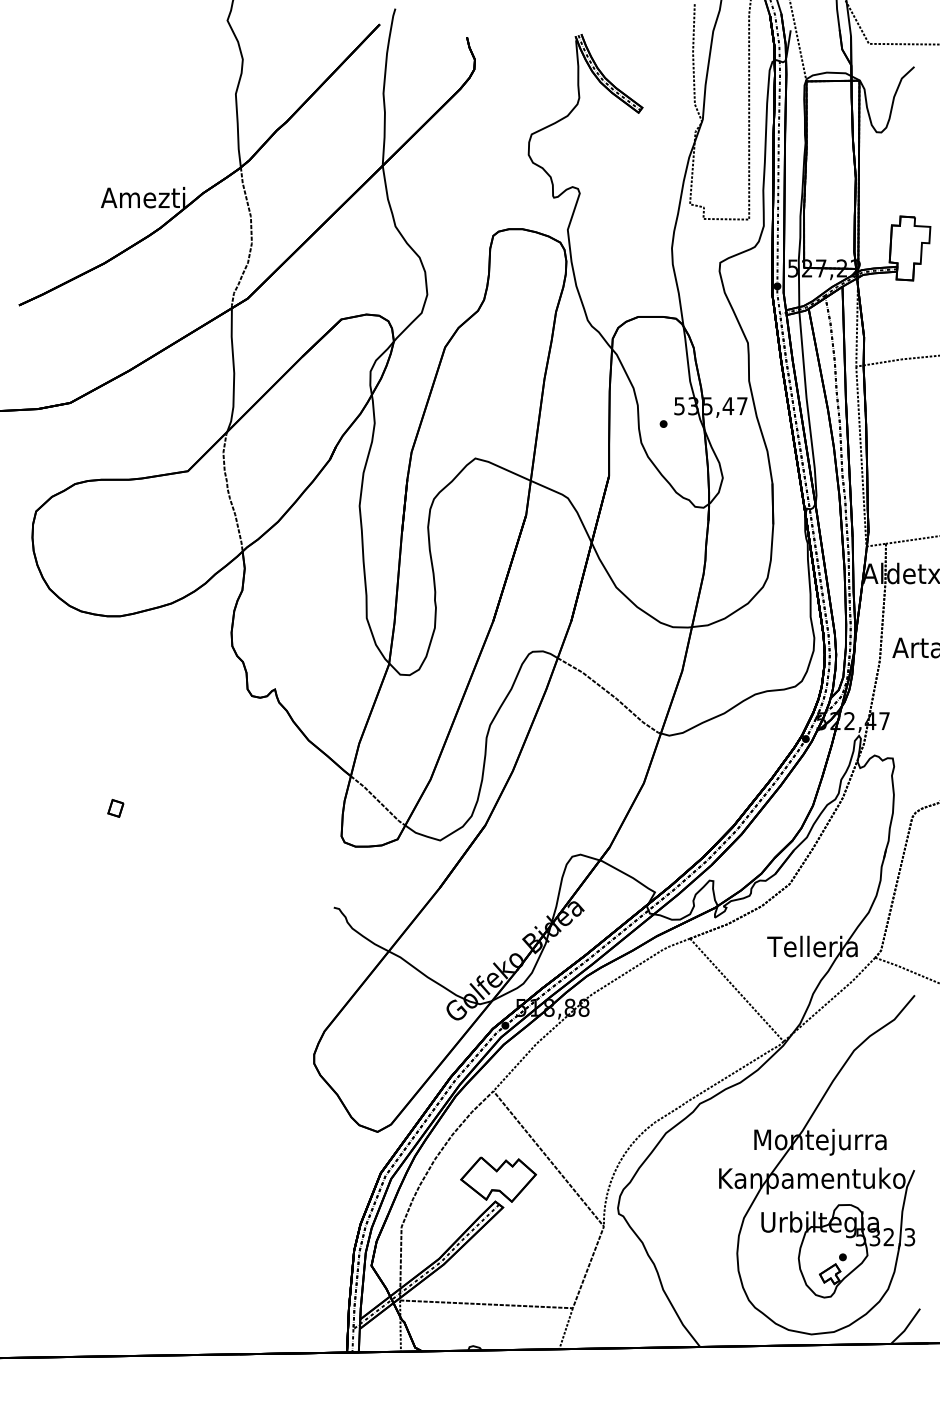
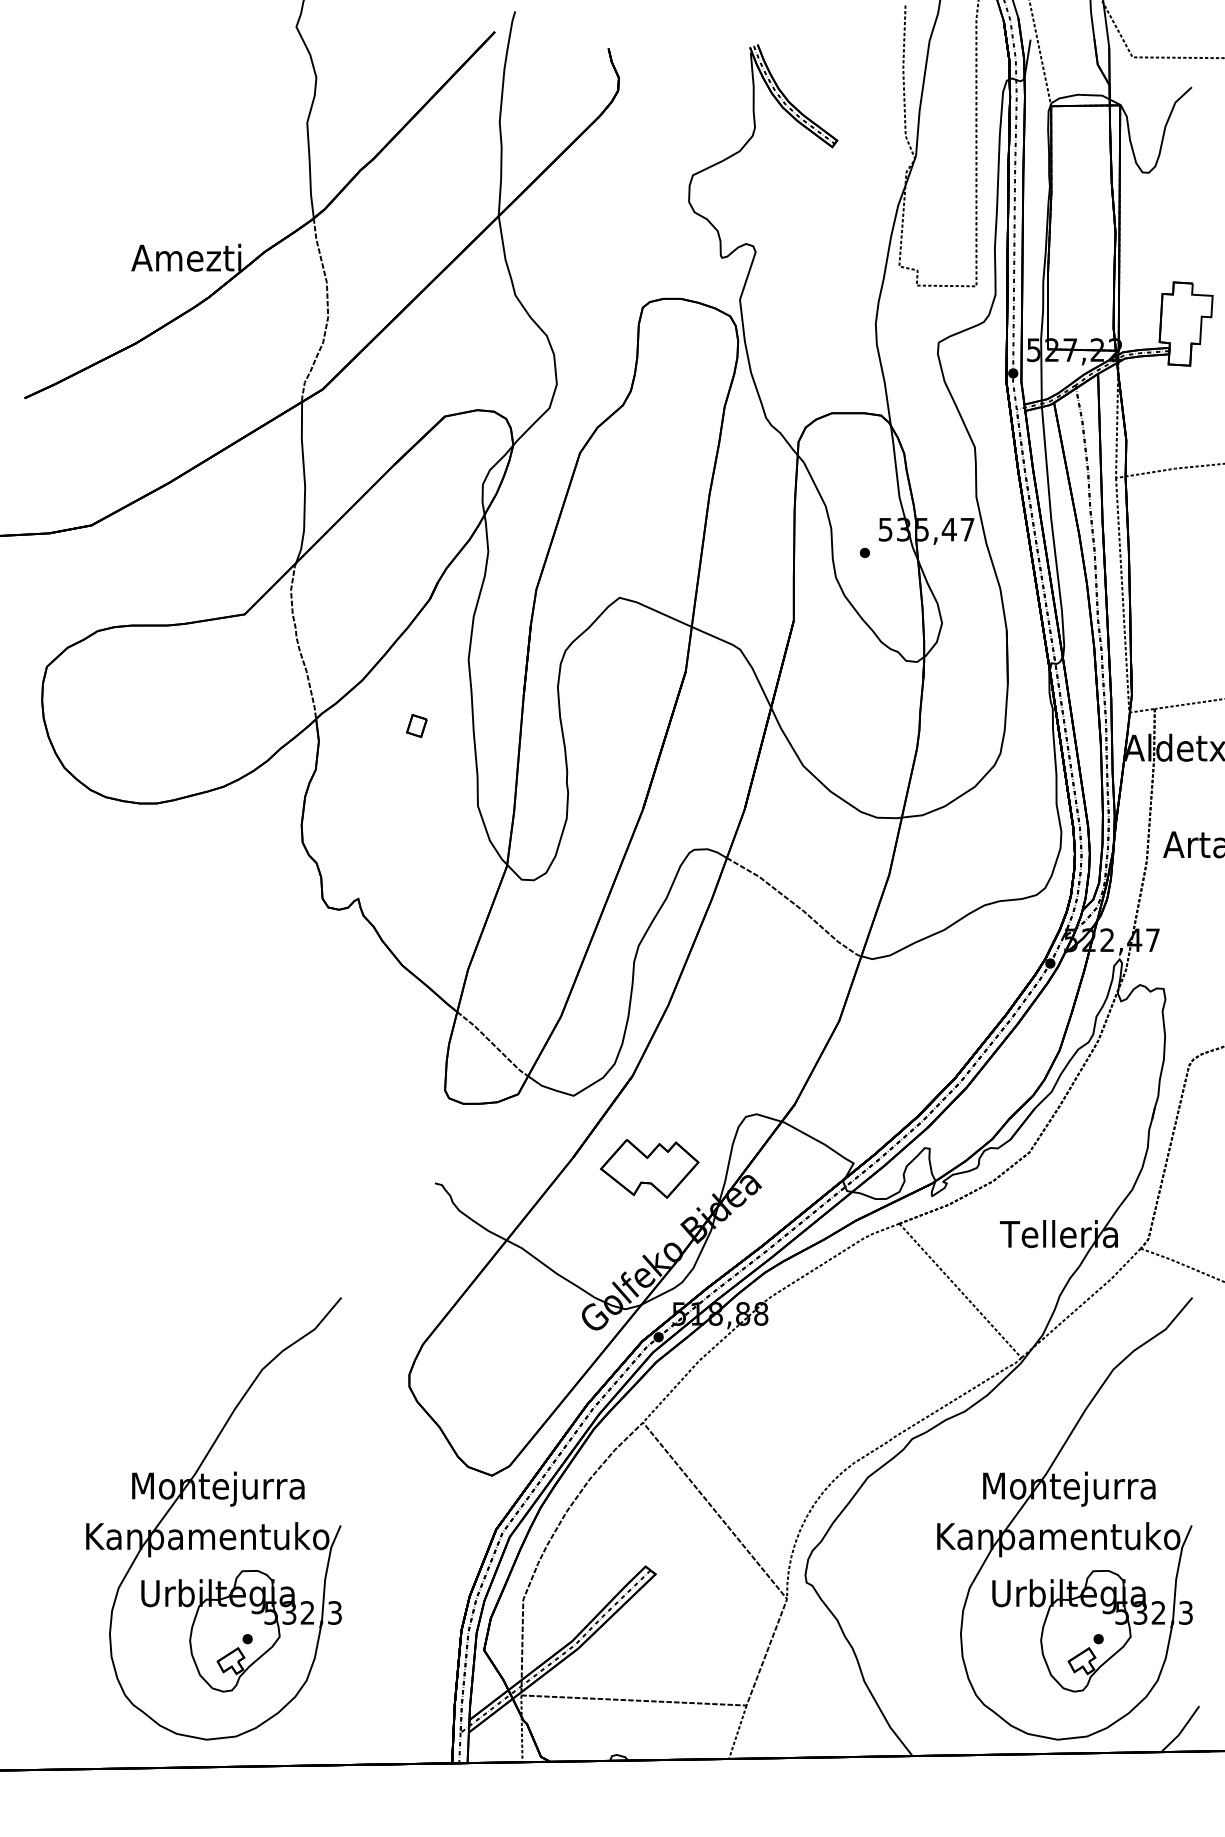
part: (115, 808) -> (416, 726), moved
part: (161, 1173) -> (210, 1529), added
part: (498, 1179) -> (649, 1168), moved

